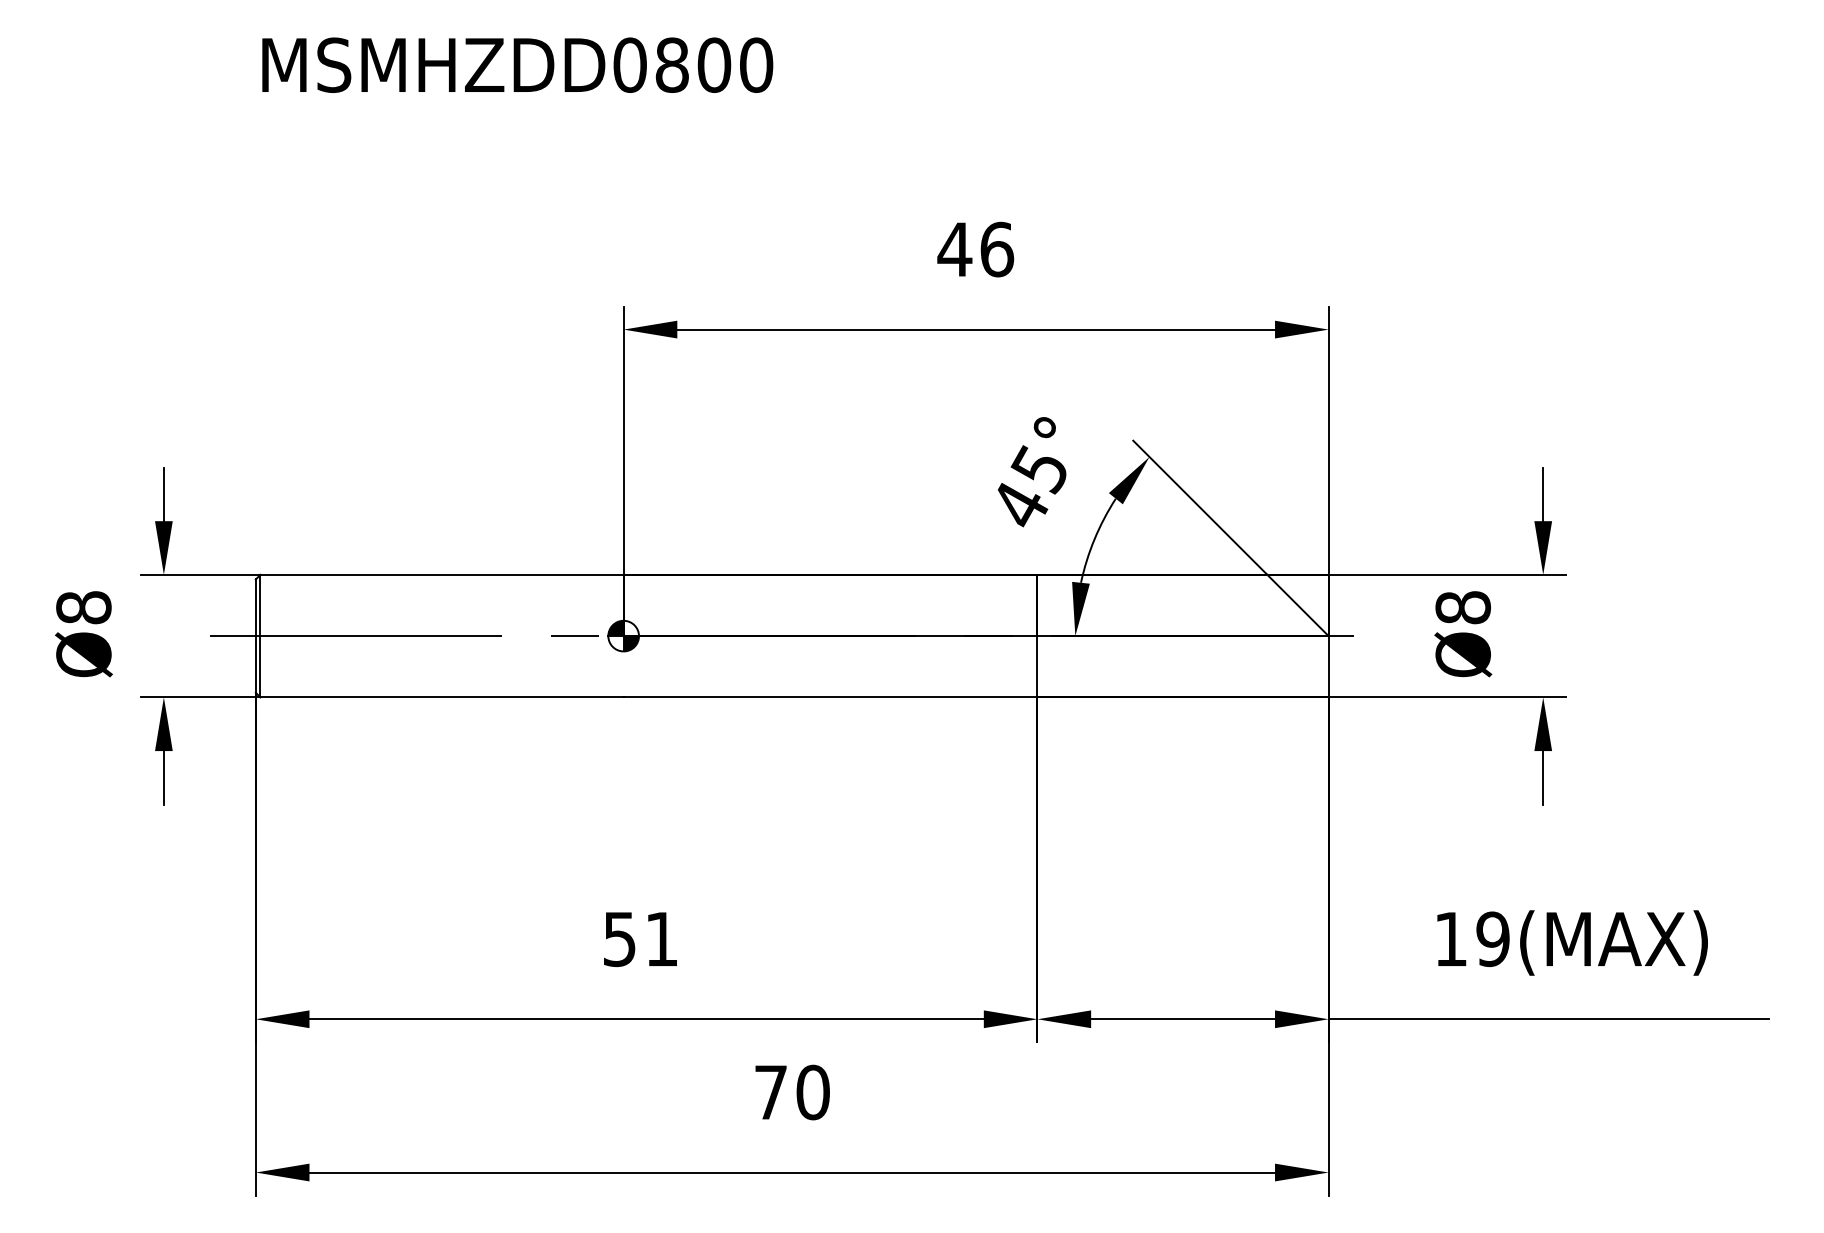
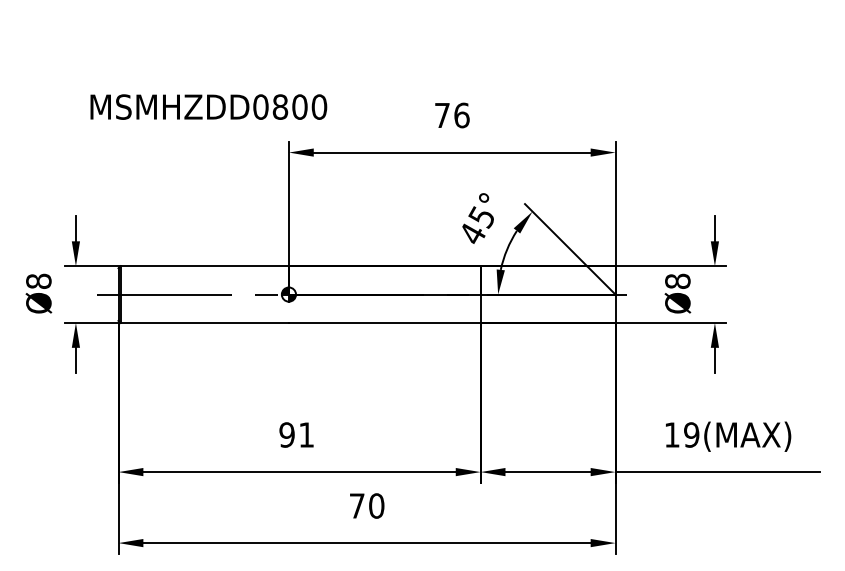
text: (516, 63) -> (208, 106), moved
text: (955, 249) -> (442, 115), 46 -> 76
text: (618, 938) -> (286, 434), 51 -> 91

